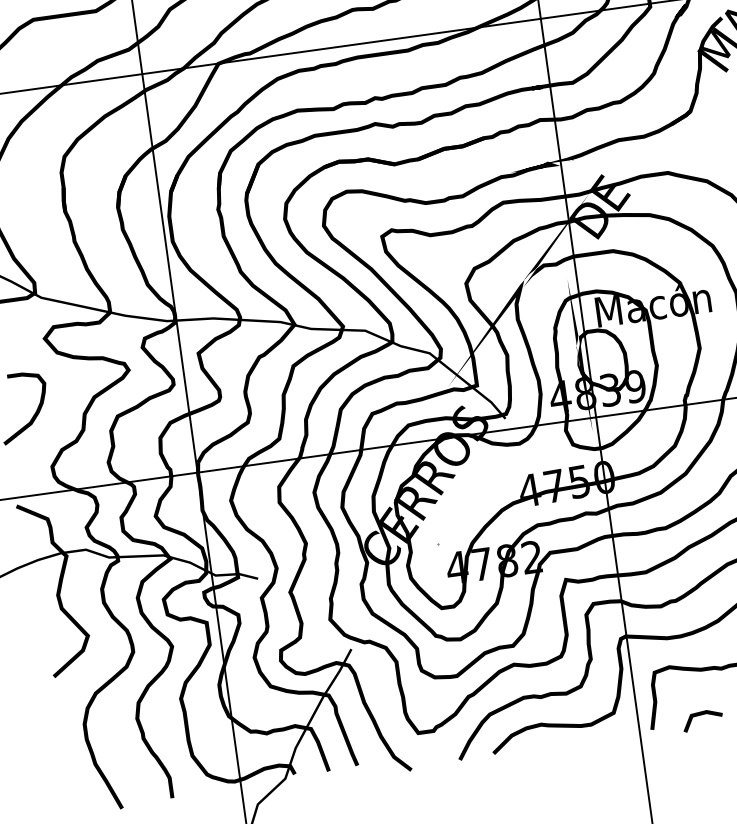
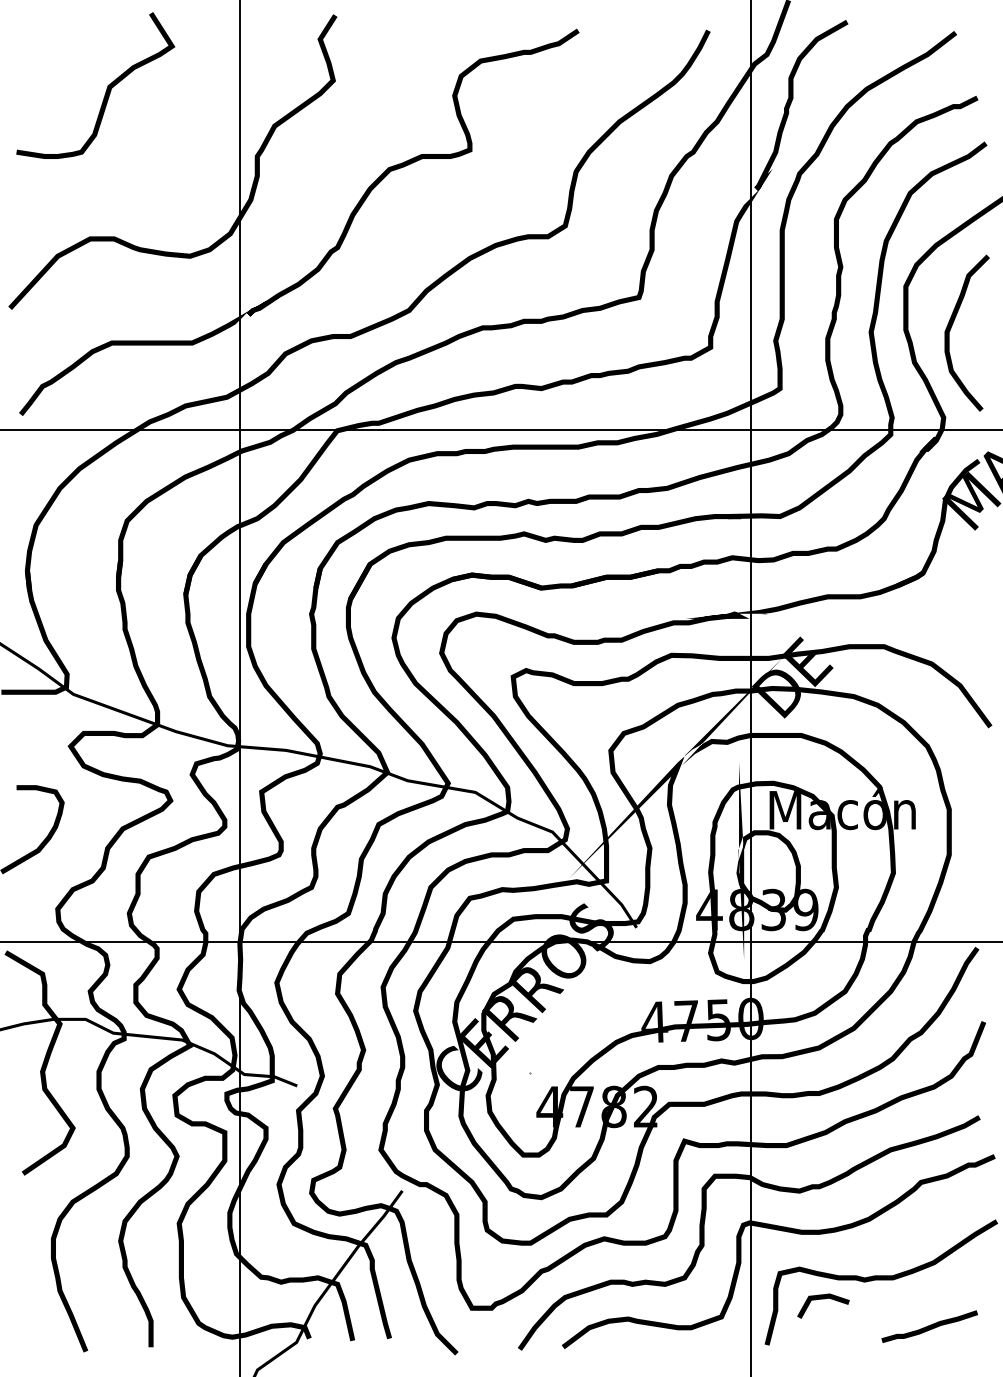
line: (702, 715) -> (823, 1299), moved

